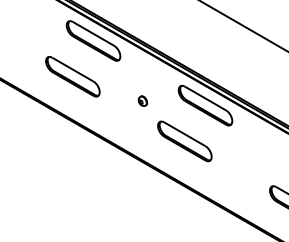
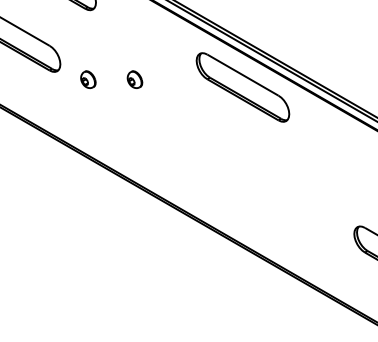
part: (115, 100) -> (87, 78), added
part: (184, 141) -> (206, 149), removed

